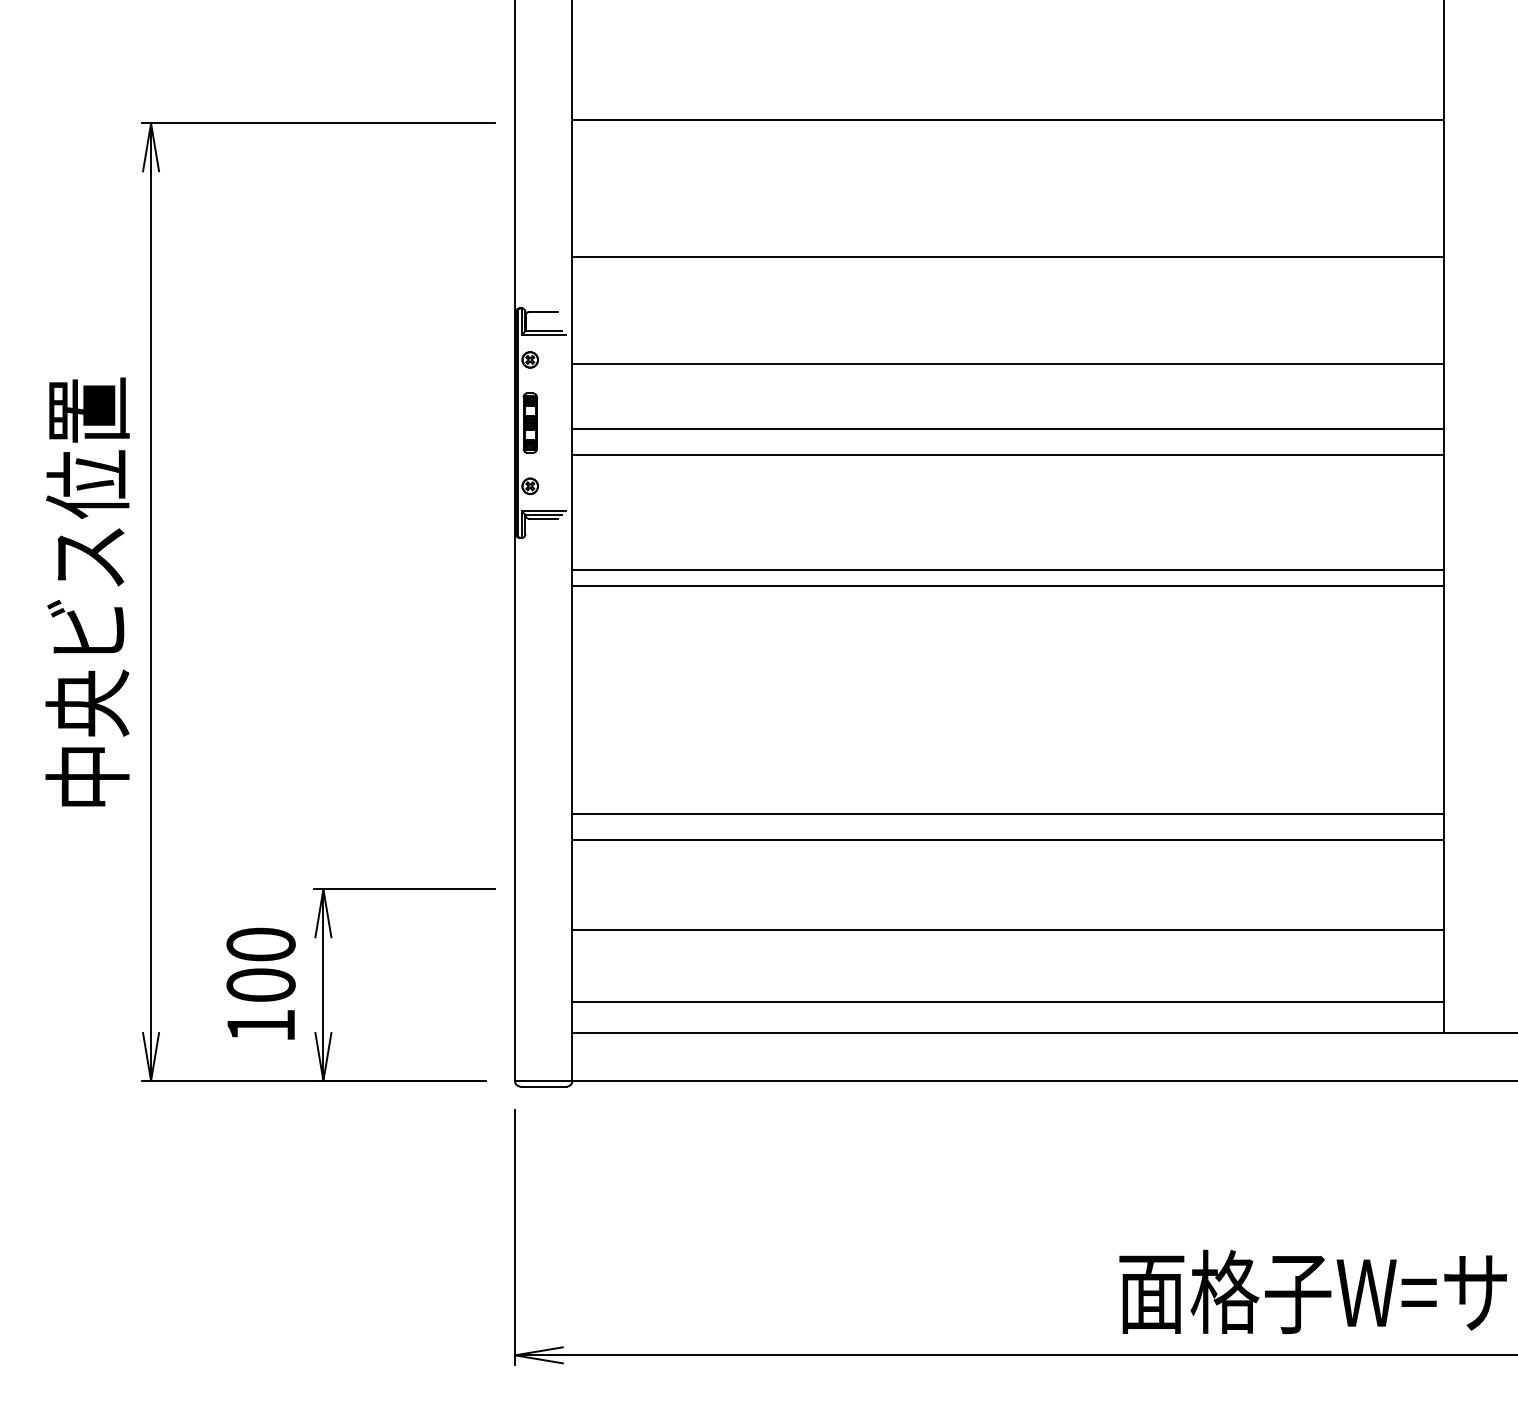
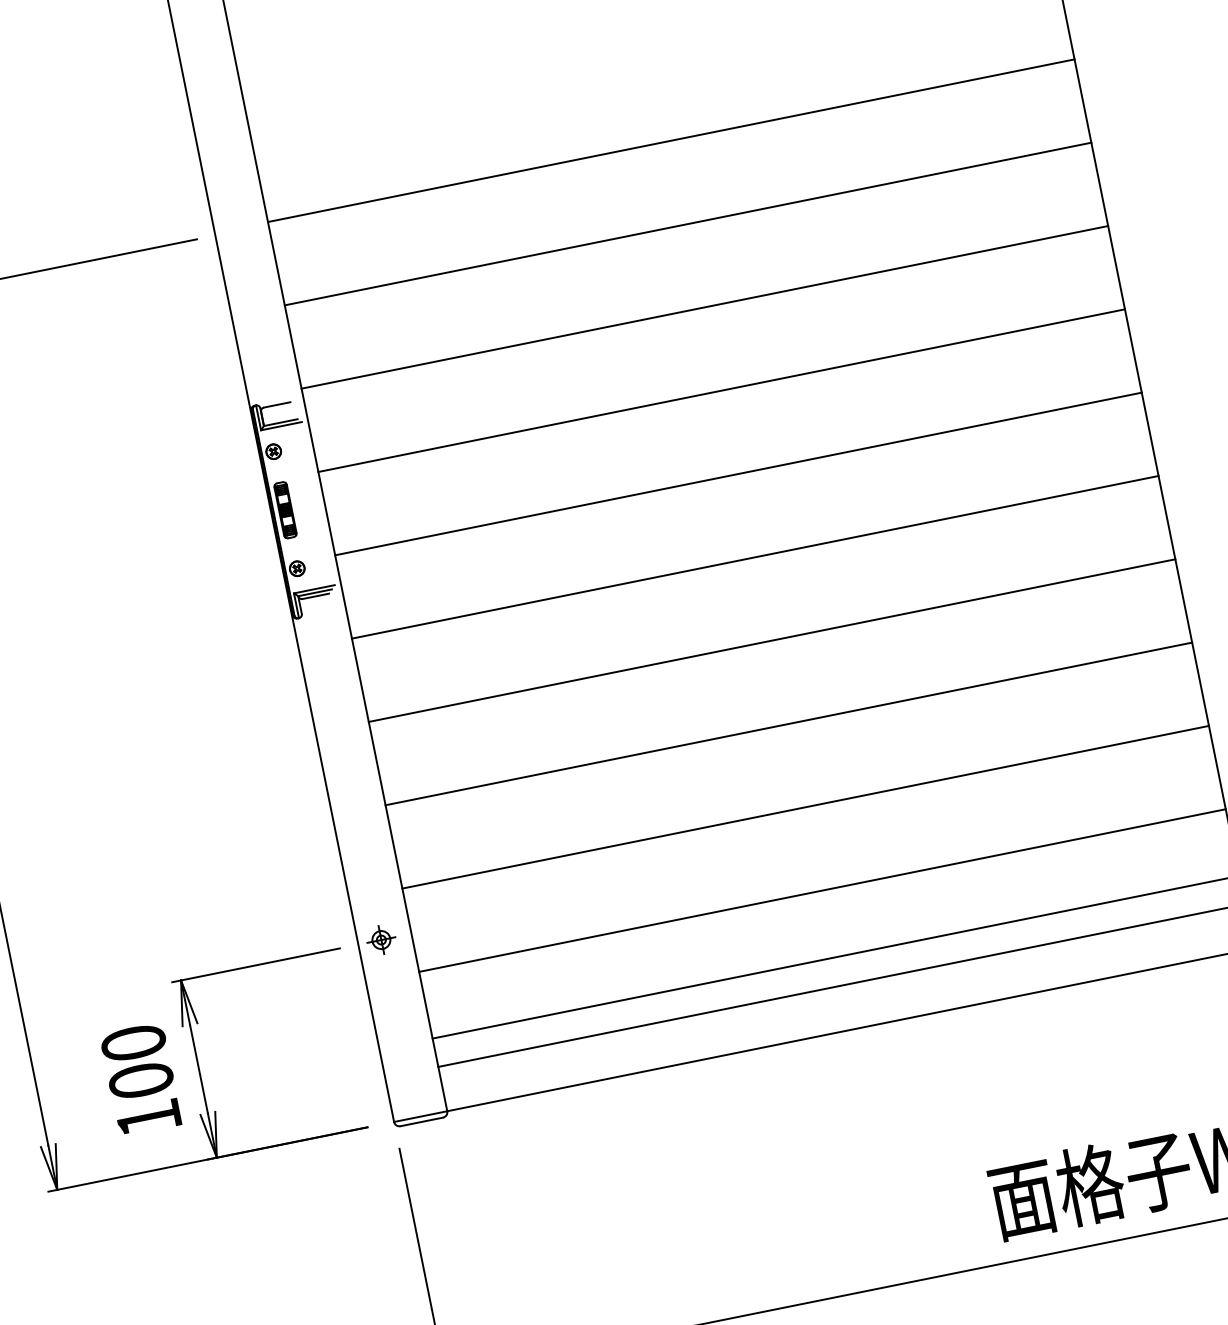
line: (1007, 257) -> (687, 224), moved
line: (1007, 364) -> (704, 307), moved
line: (1007, 429) -> (737, 474), moved
line: (1007, 455) -> (721, 390), moved
line: (1007, 586) -> (771, 640), moved
line: (1007, 814) -> (788, 724), moved
part: (539, 889) -> (381, 940), added

